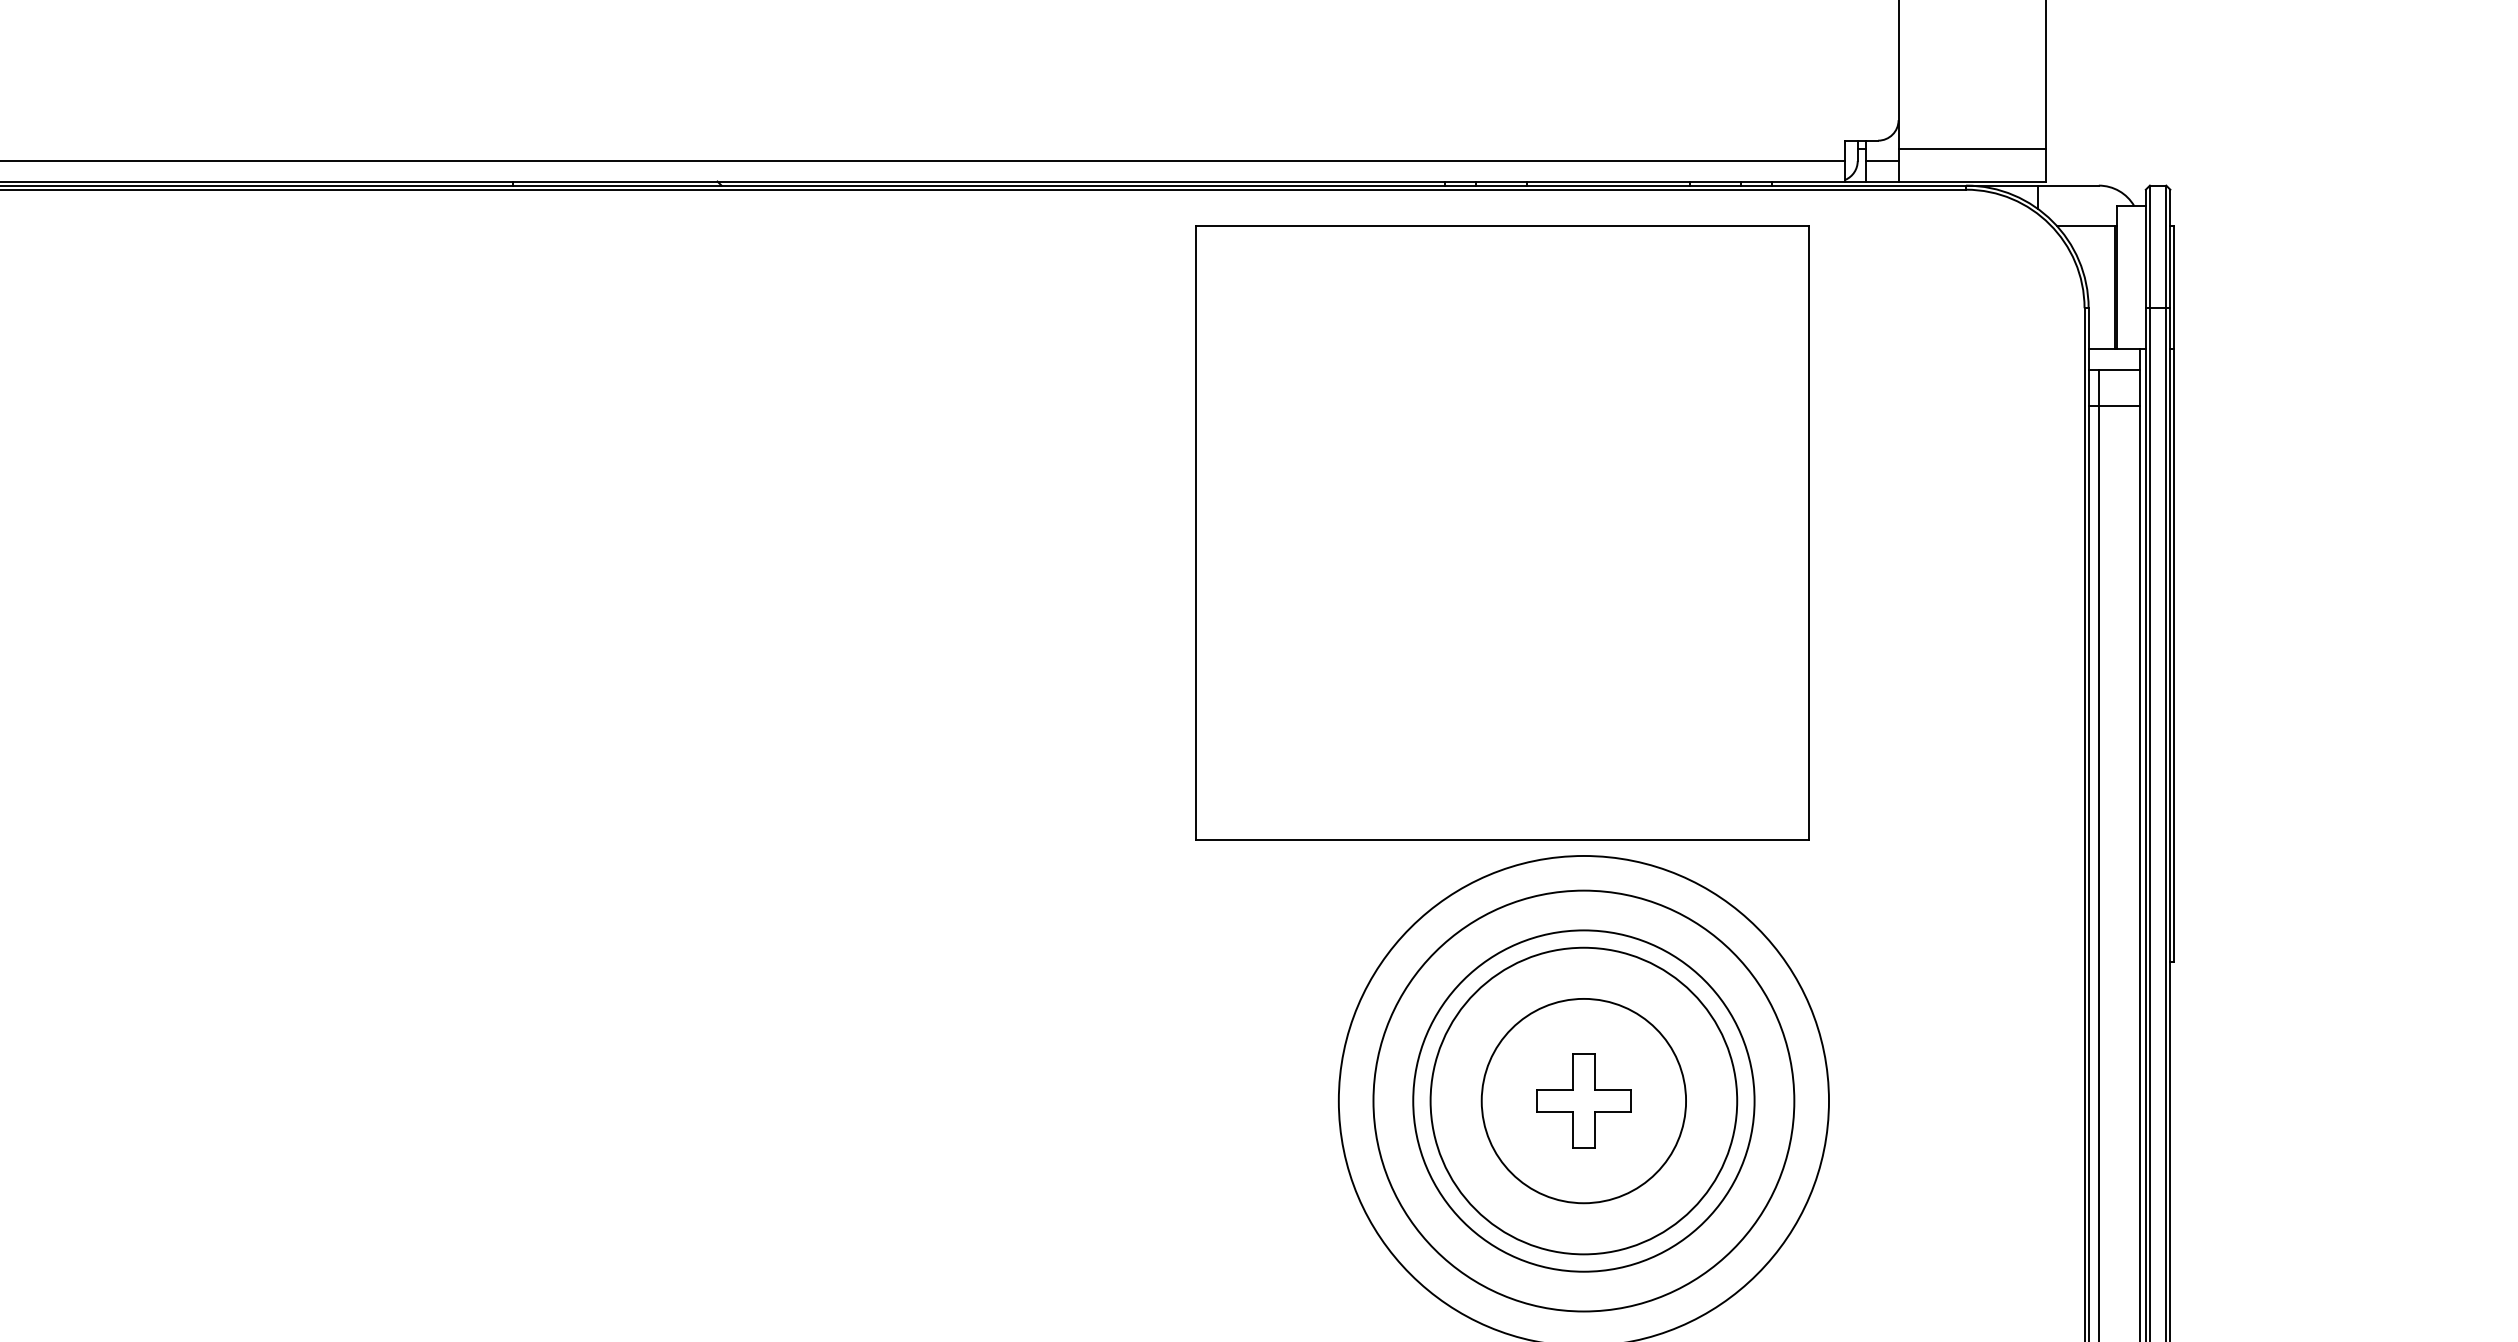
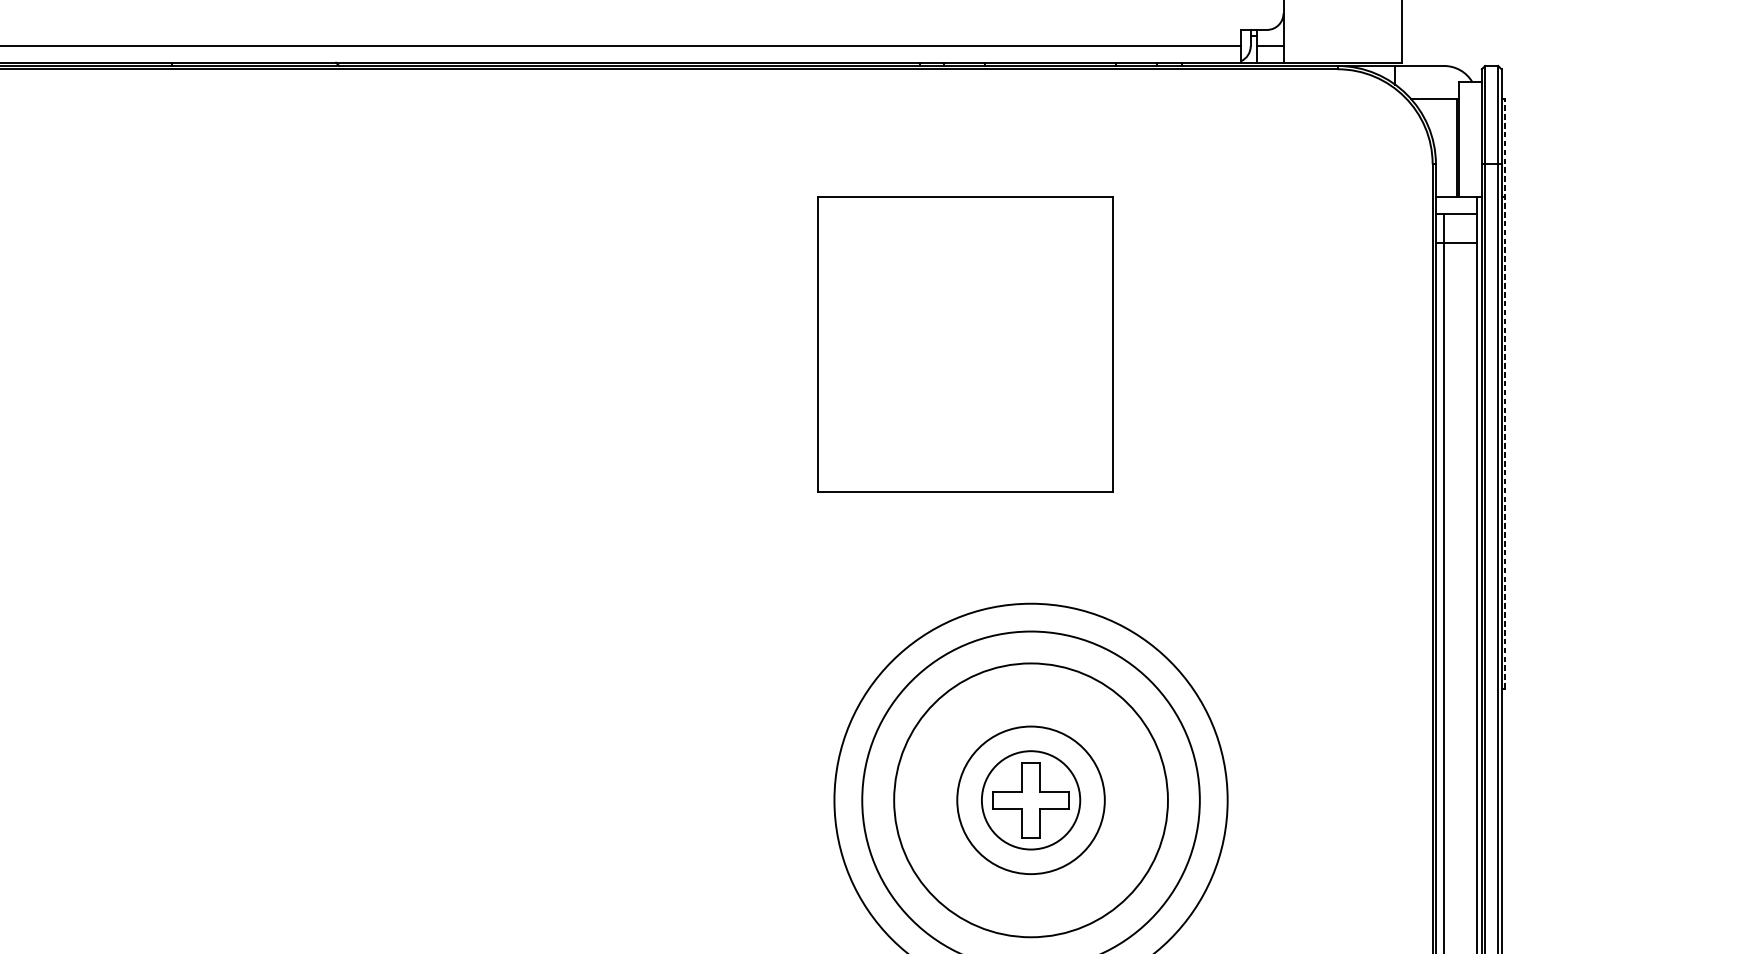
line: (1971, 148) -> (1341, 36), removed
part: (1502, 532) -> (965, 344), size x0.6
line: (2174, 594) -> (1504, 393), solid -> dashed
circle: (1583, 1100) -> (1030, 799), size x0.6
circle: (1583, 1100) -> (1030, 799), size x0.6

